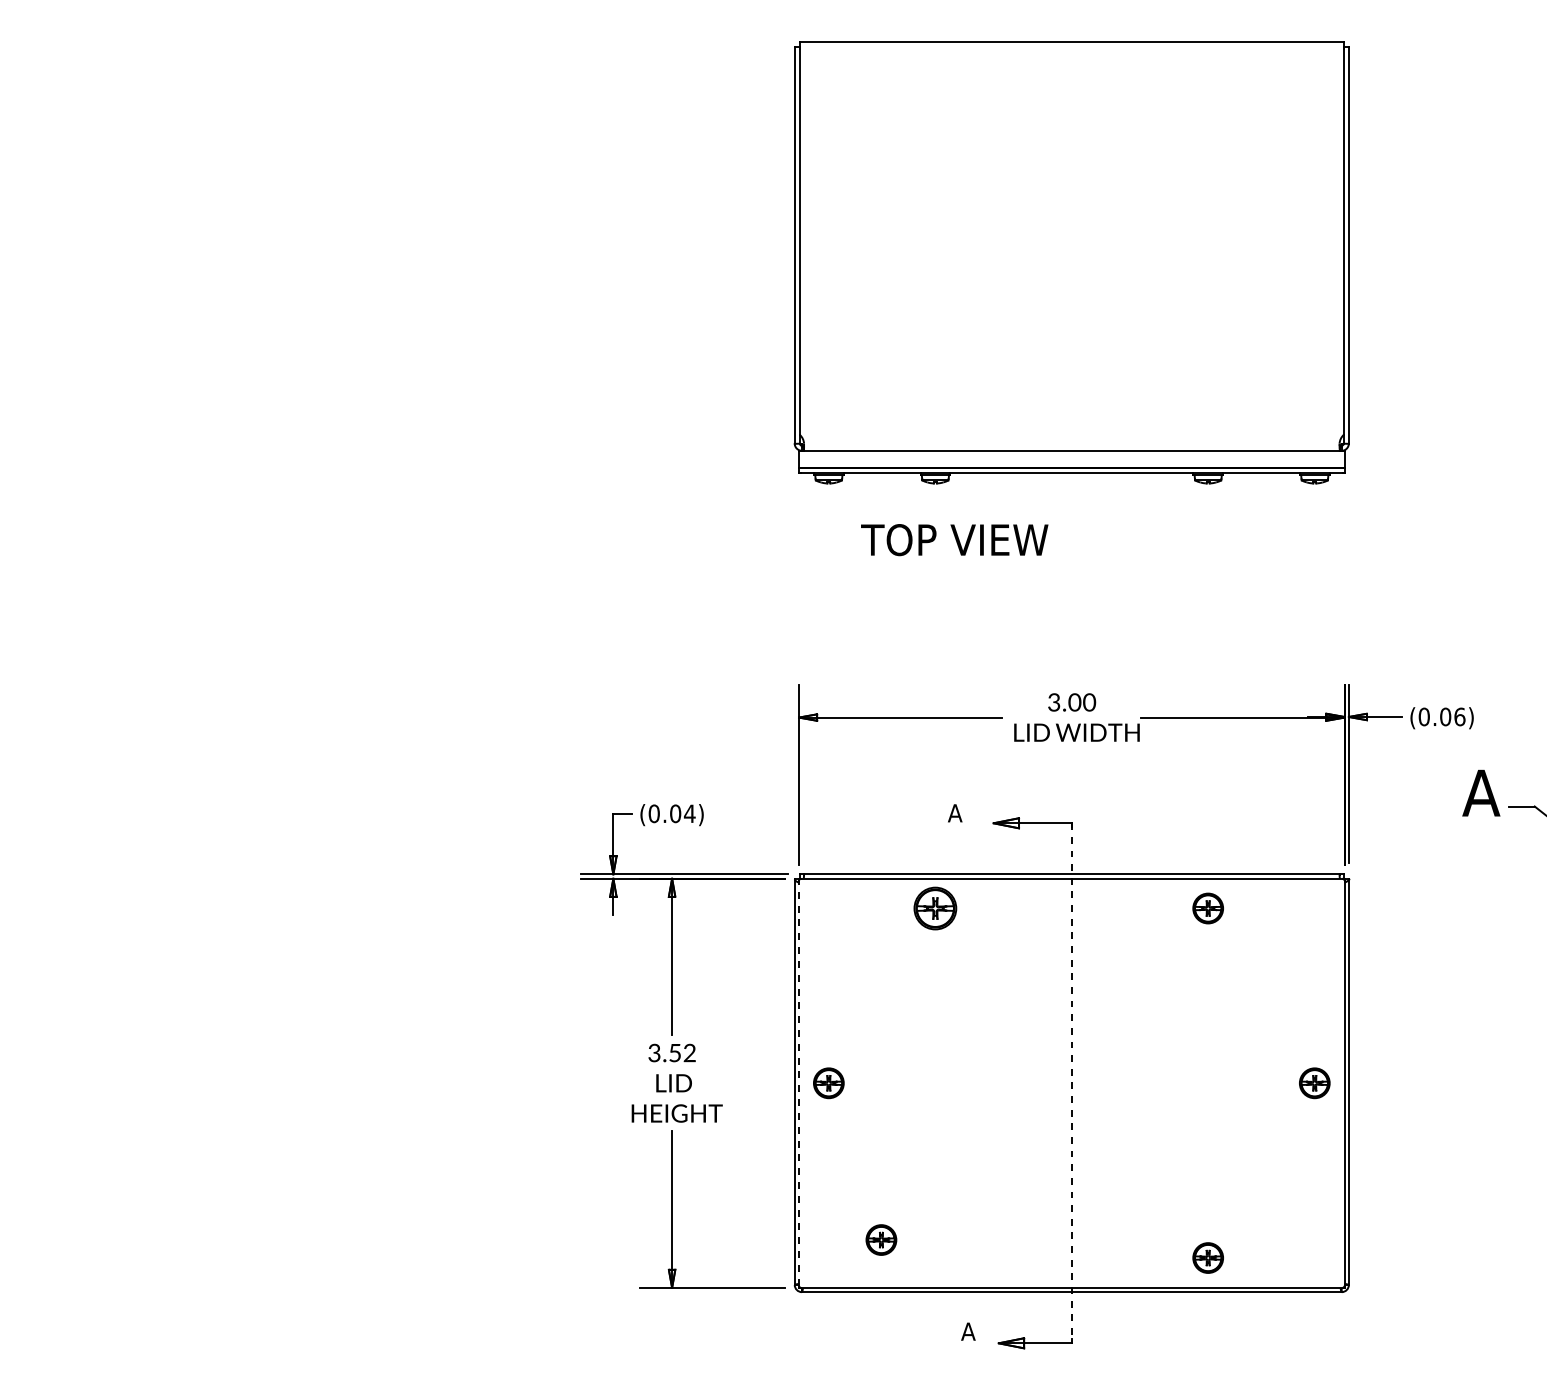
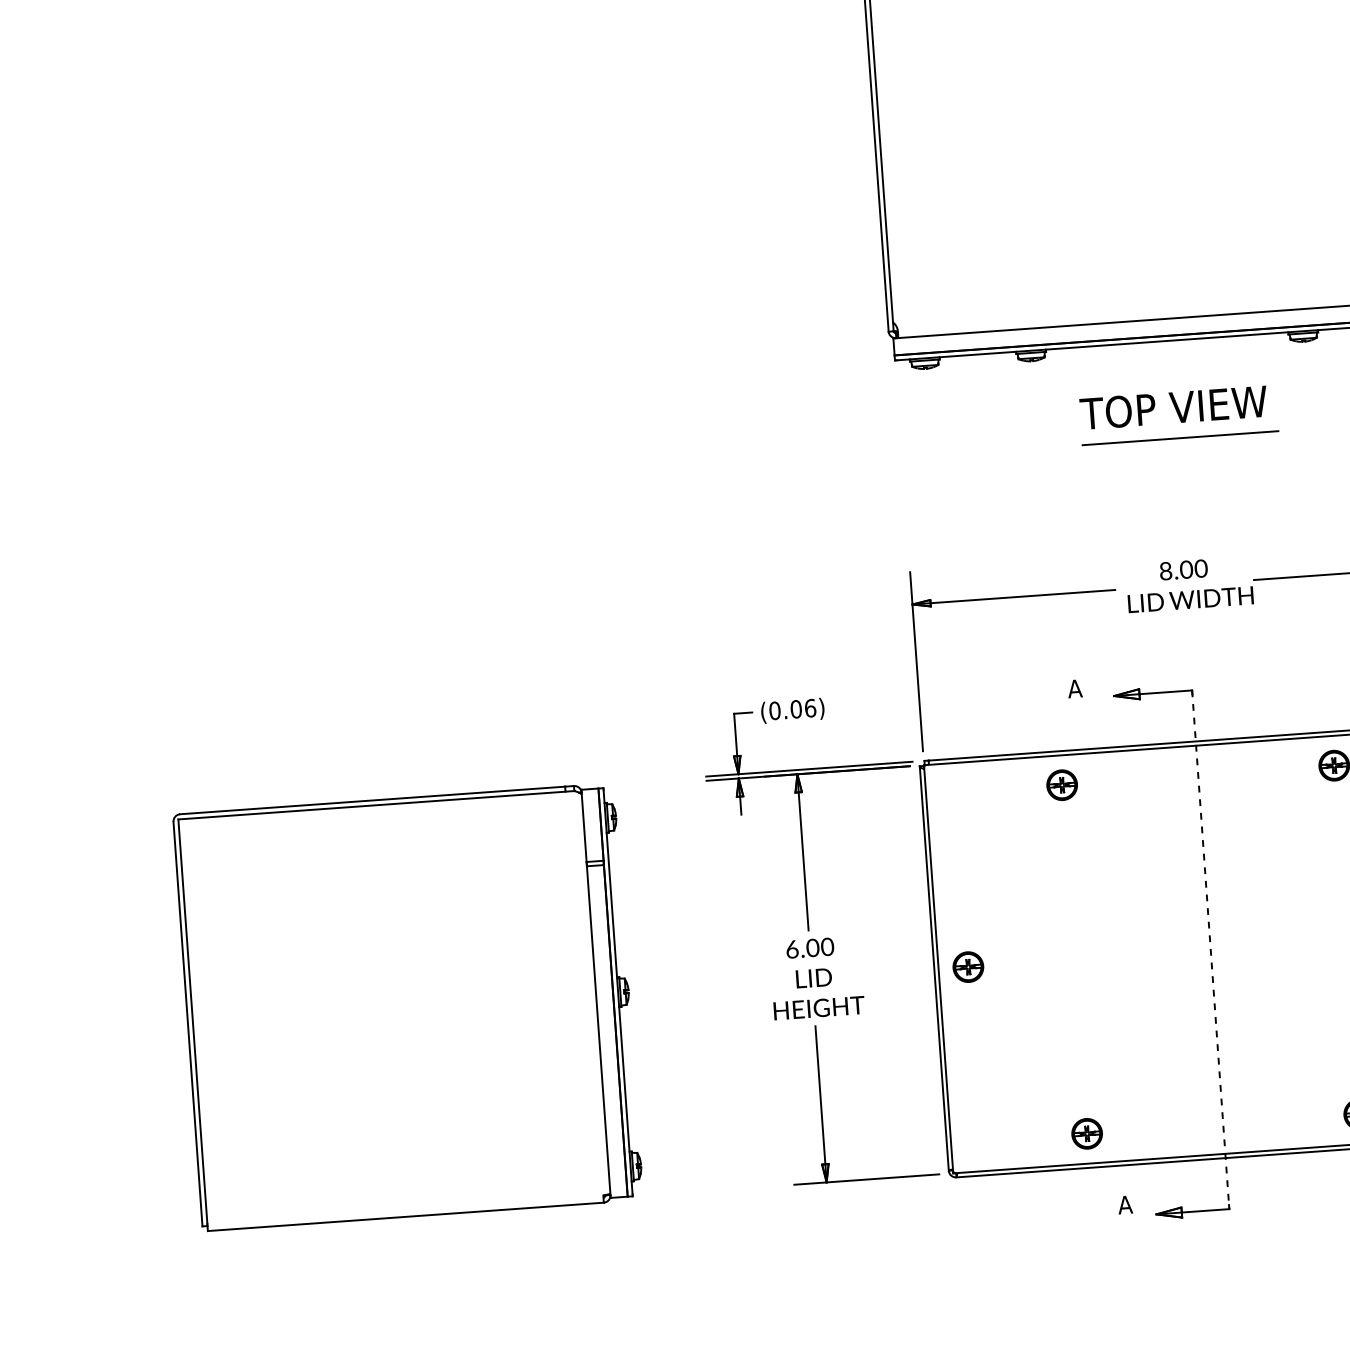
text: (954, 540) -> (1173, 408), moved
line: (1078, 570) -> (1180, 437), added
text: (1054, 702) -> (1166, 571), 3.00 -> 8.00
text: (689, 813) -> (810, 708), (0.04) -> (0.06)
part: (935, 908) -> (1062, 785), size x0.71
text: (672, 1052) -> (810, 947), 3.52 -> 6.00
part: (267, 1082) -> (408, 1006), added
line: (799, 1082) -> (939, 968), dashed -> solid
part: (881, 1239) -> (1087, 1133), moved

